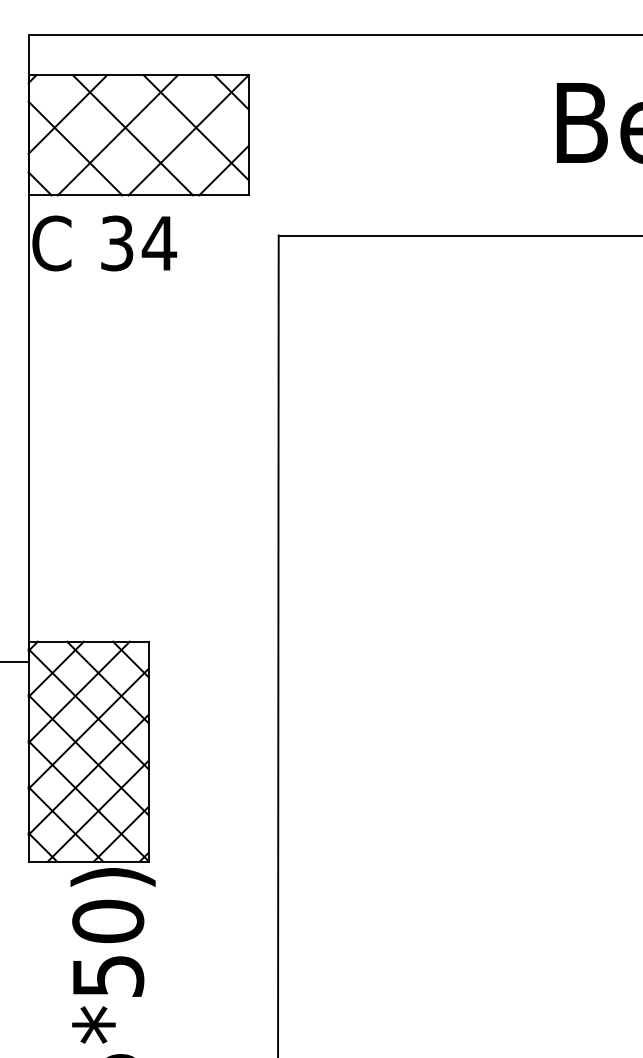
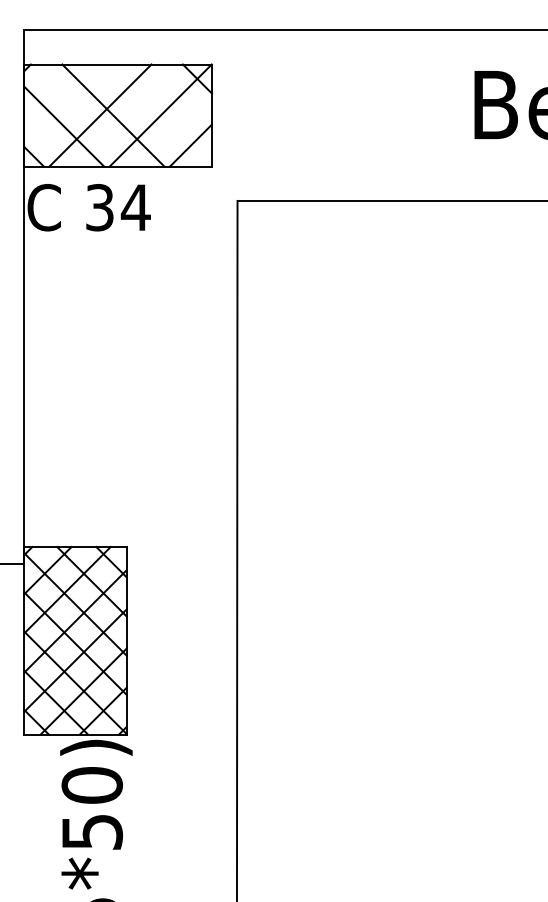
line: (67, 114) -> (57, 97), removed
line: (195, 127) -> (166, 108), removed

